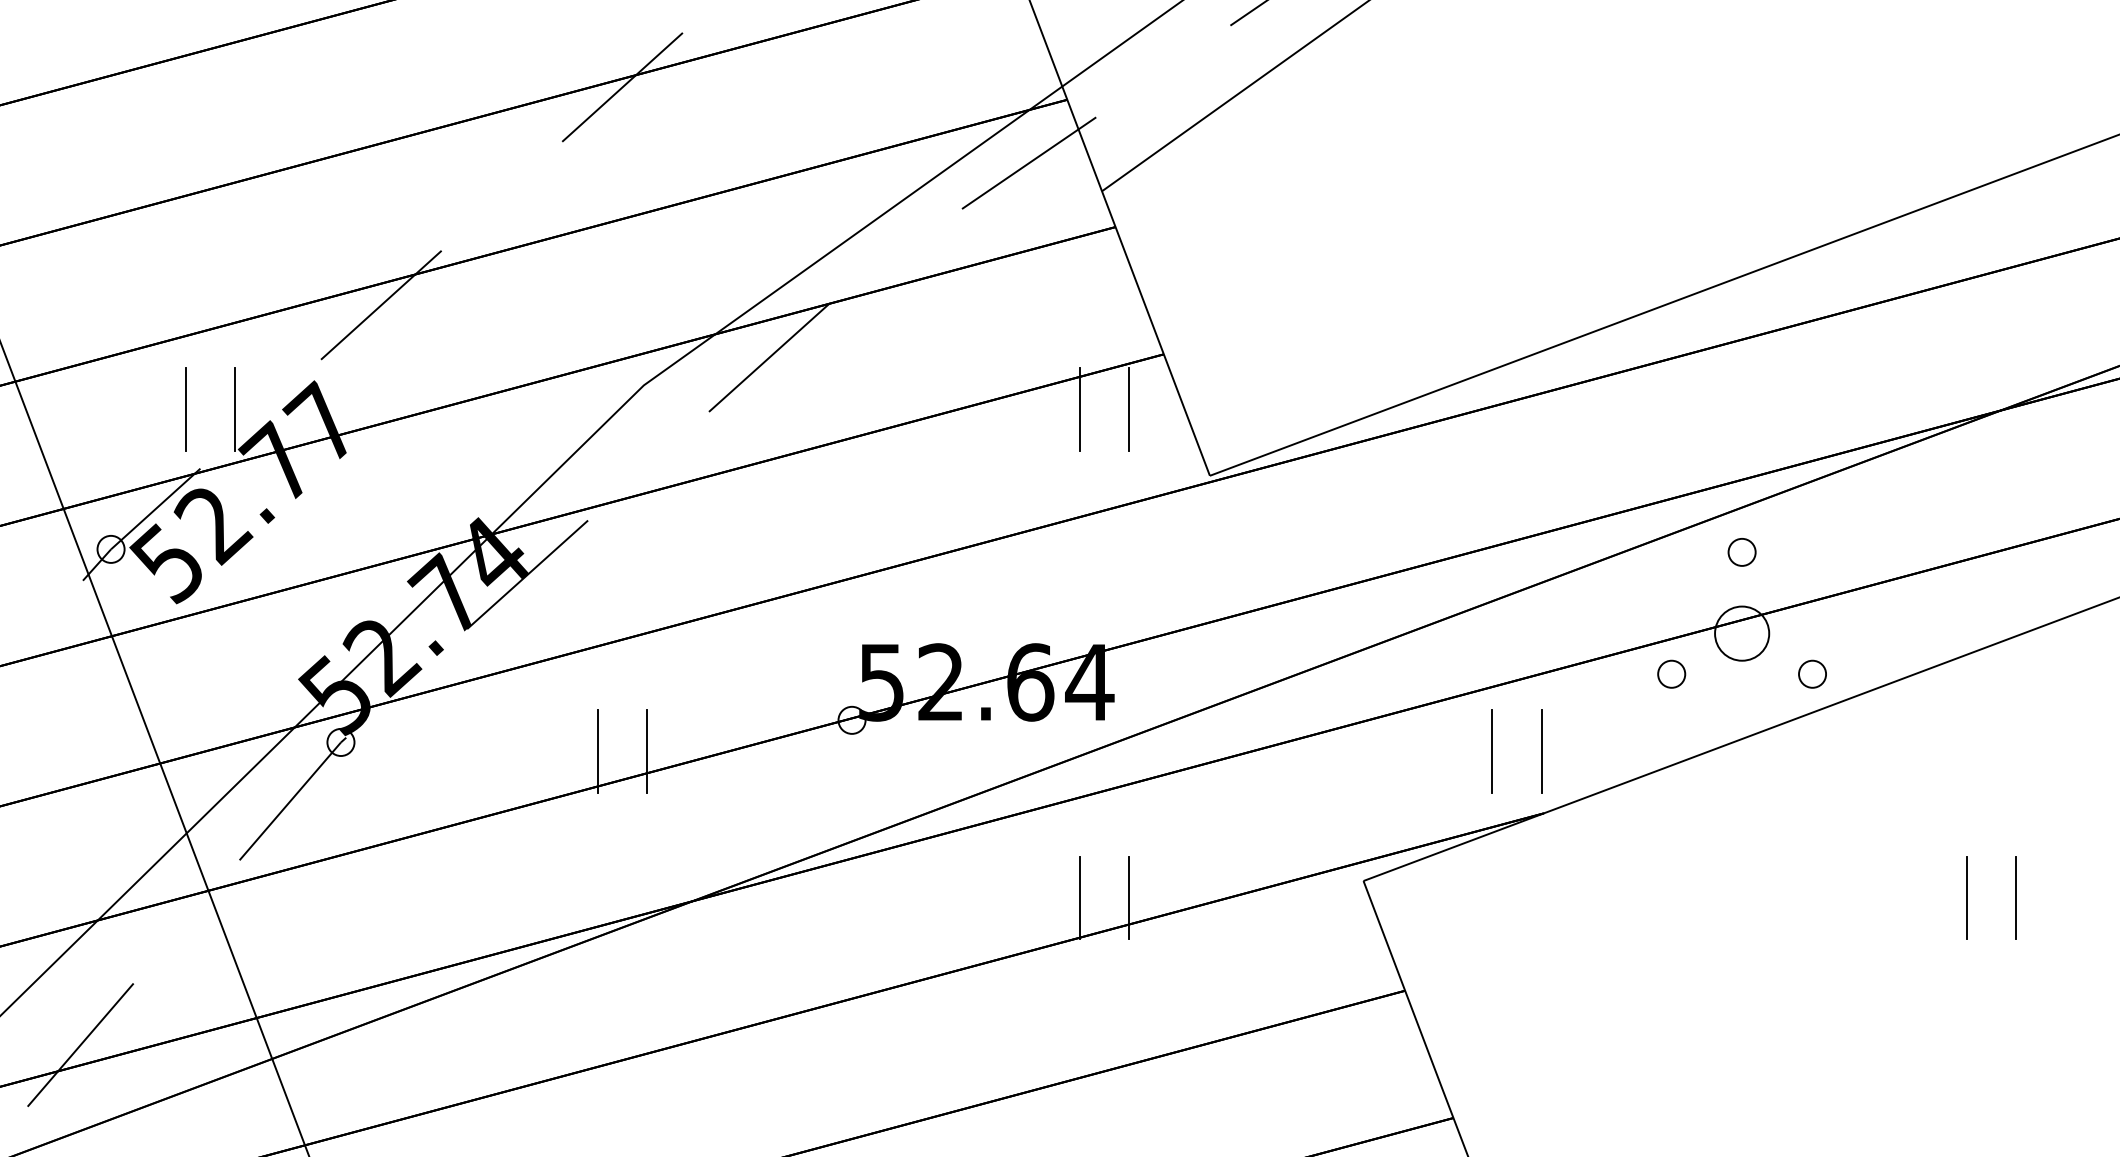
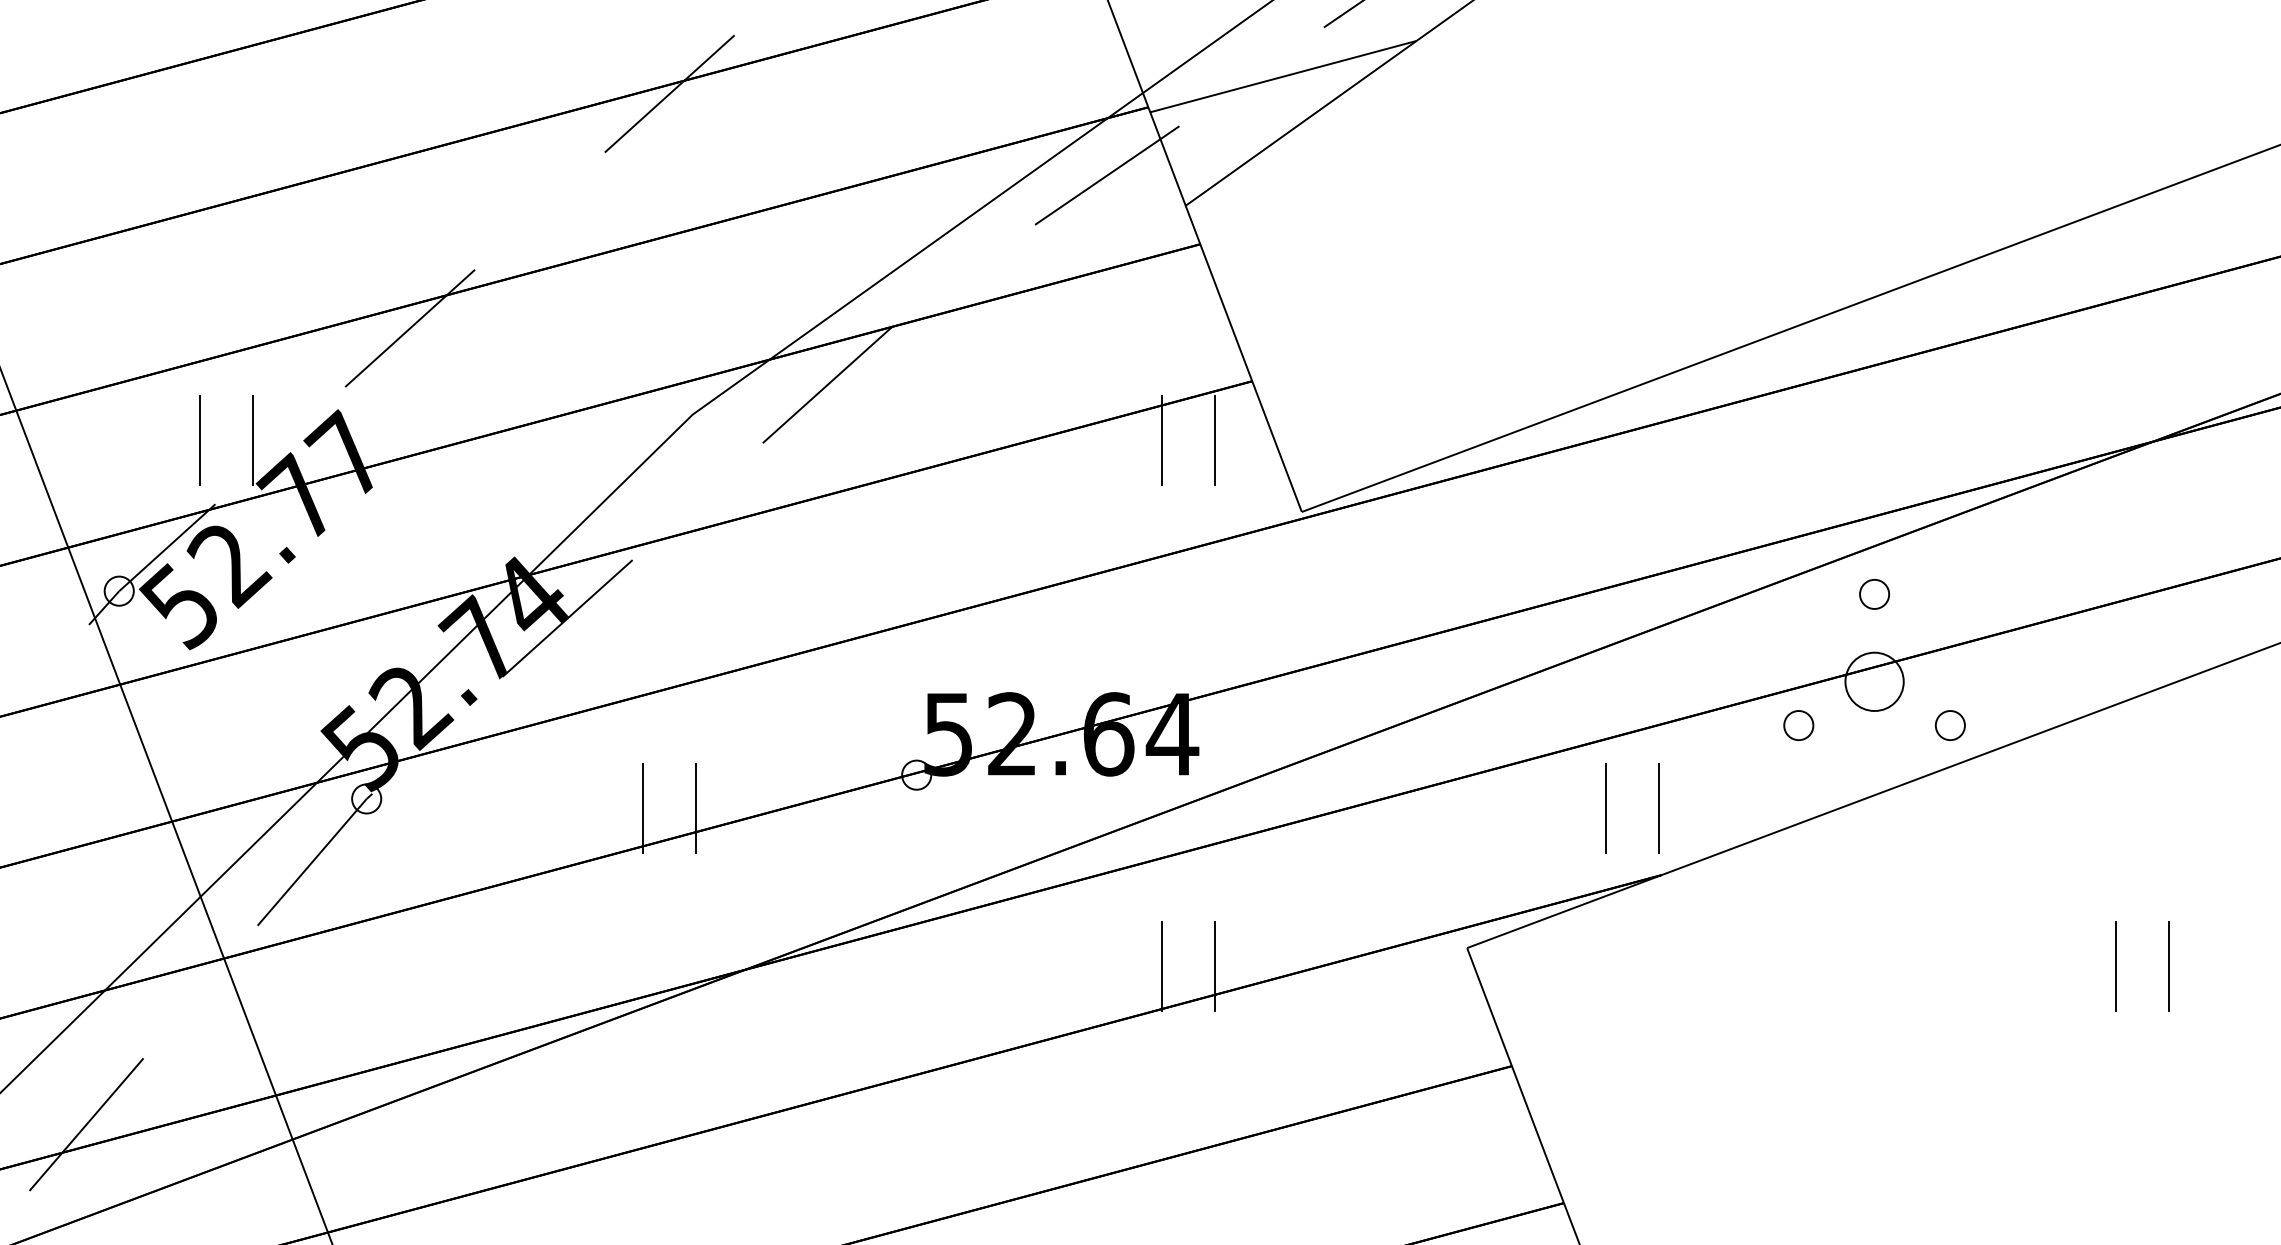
hatch: (1192, 71) -> (1283, 76), added

